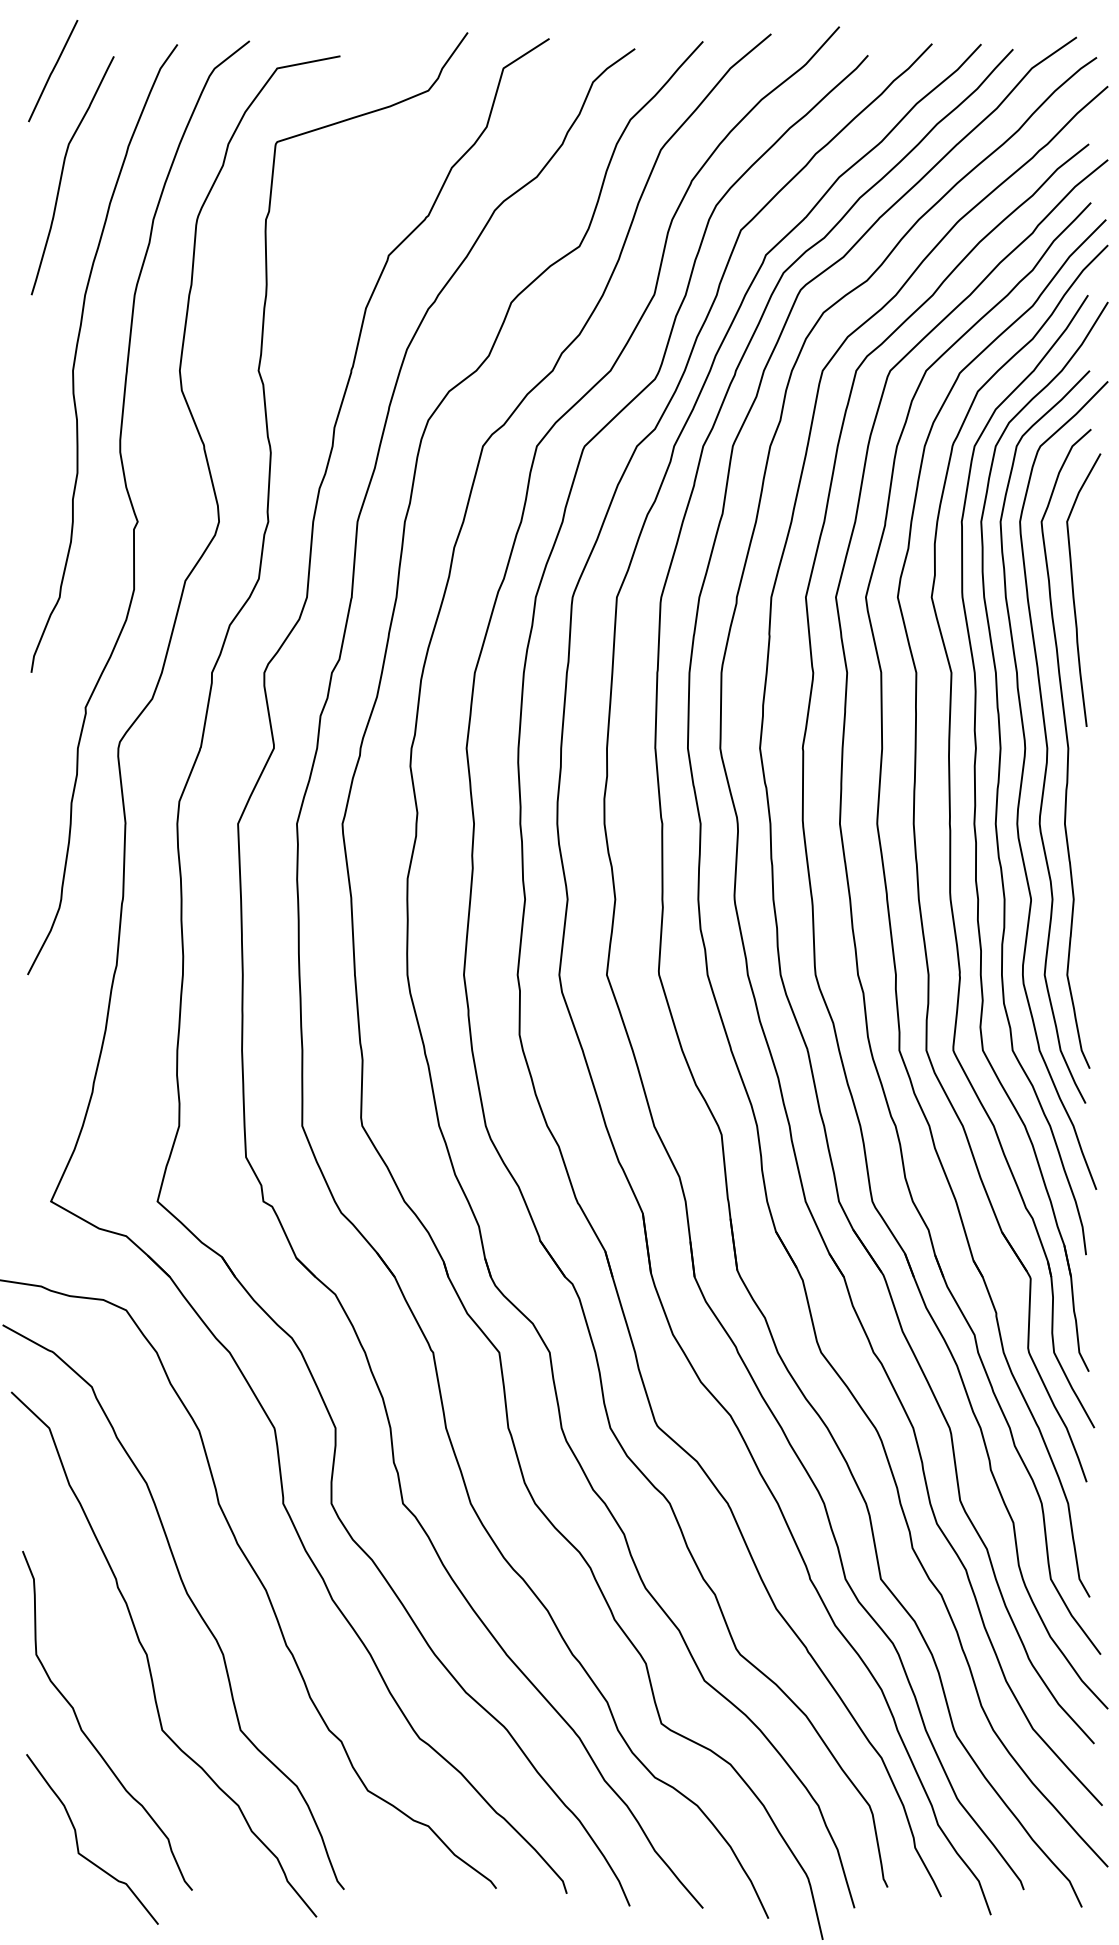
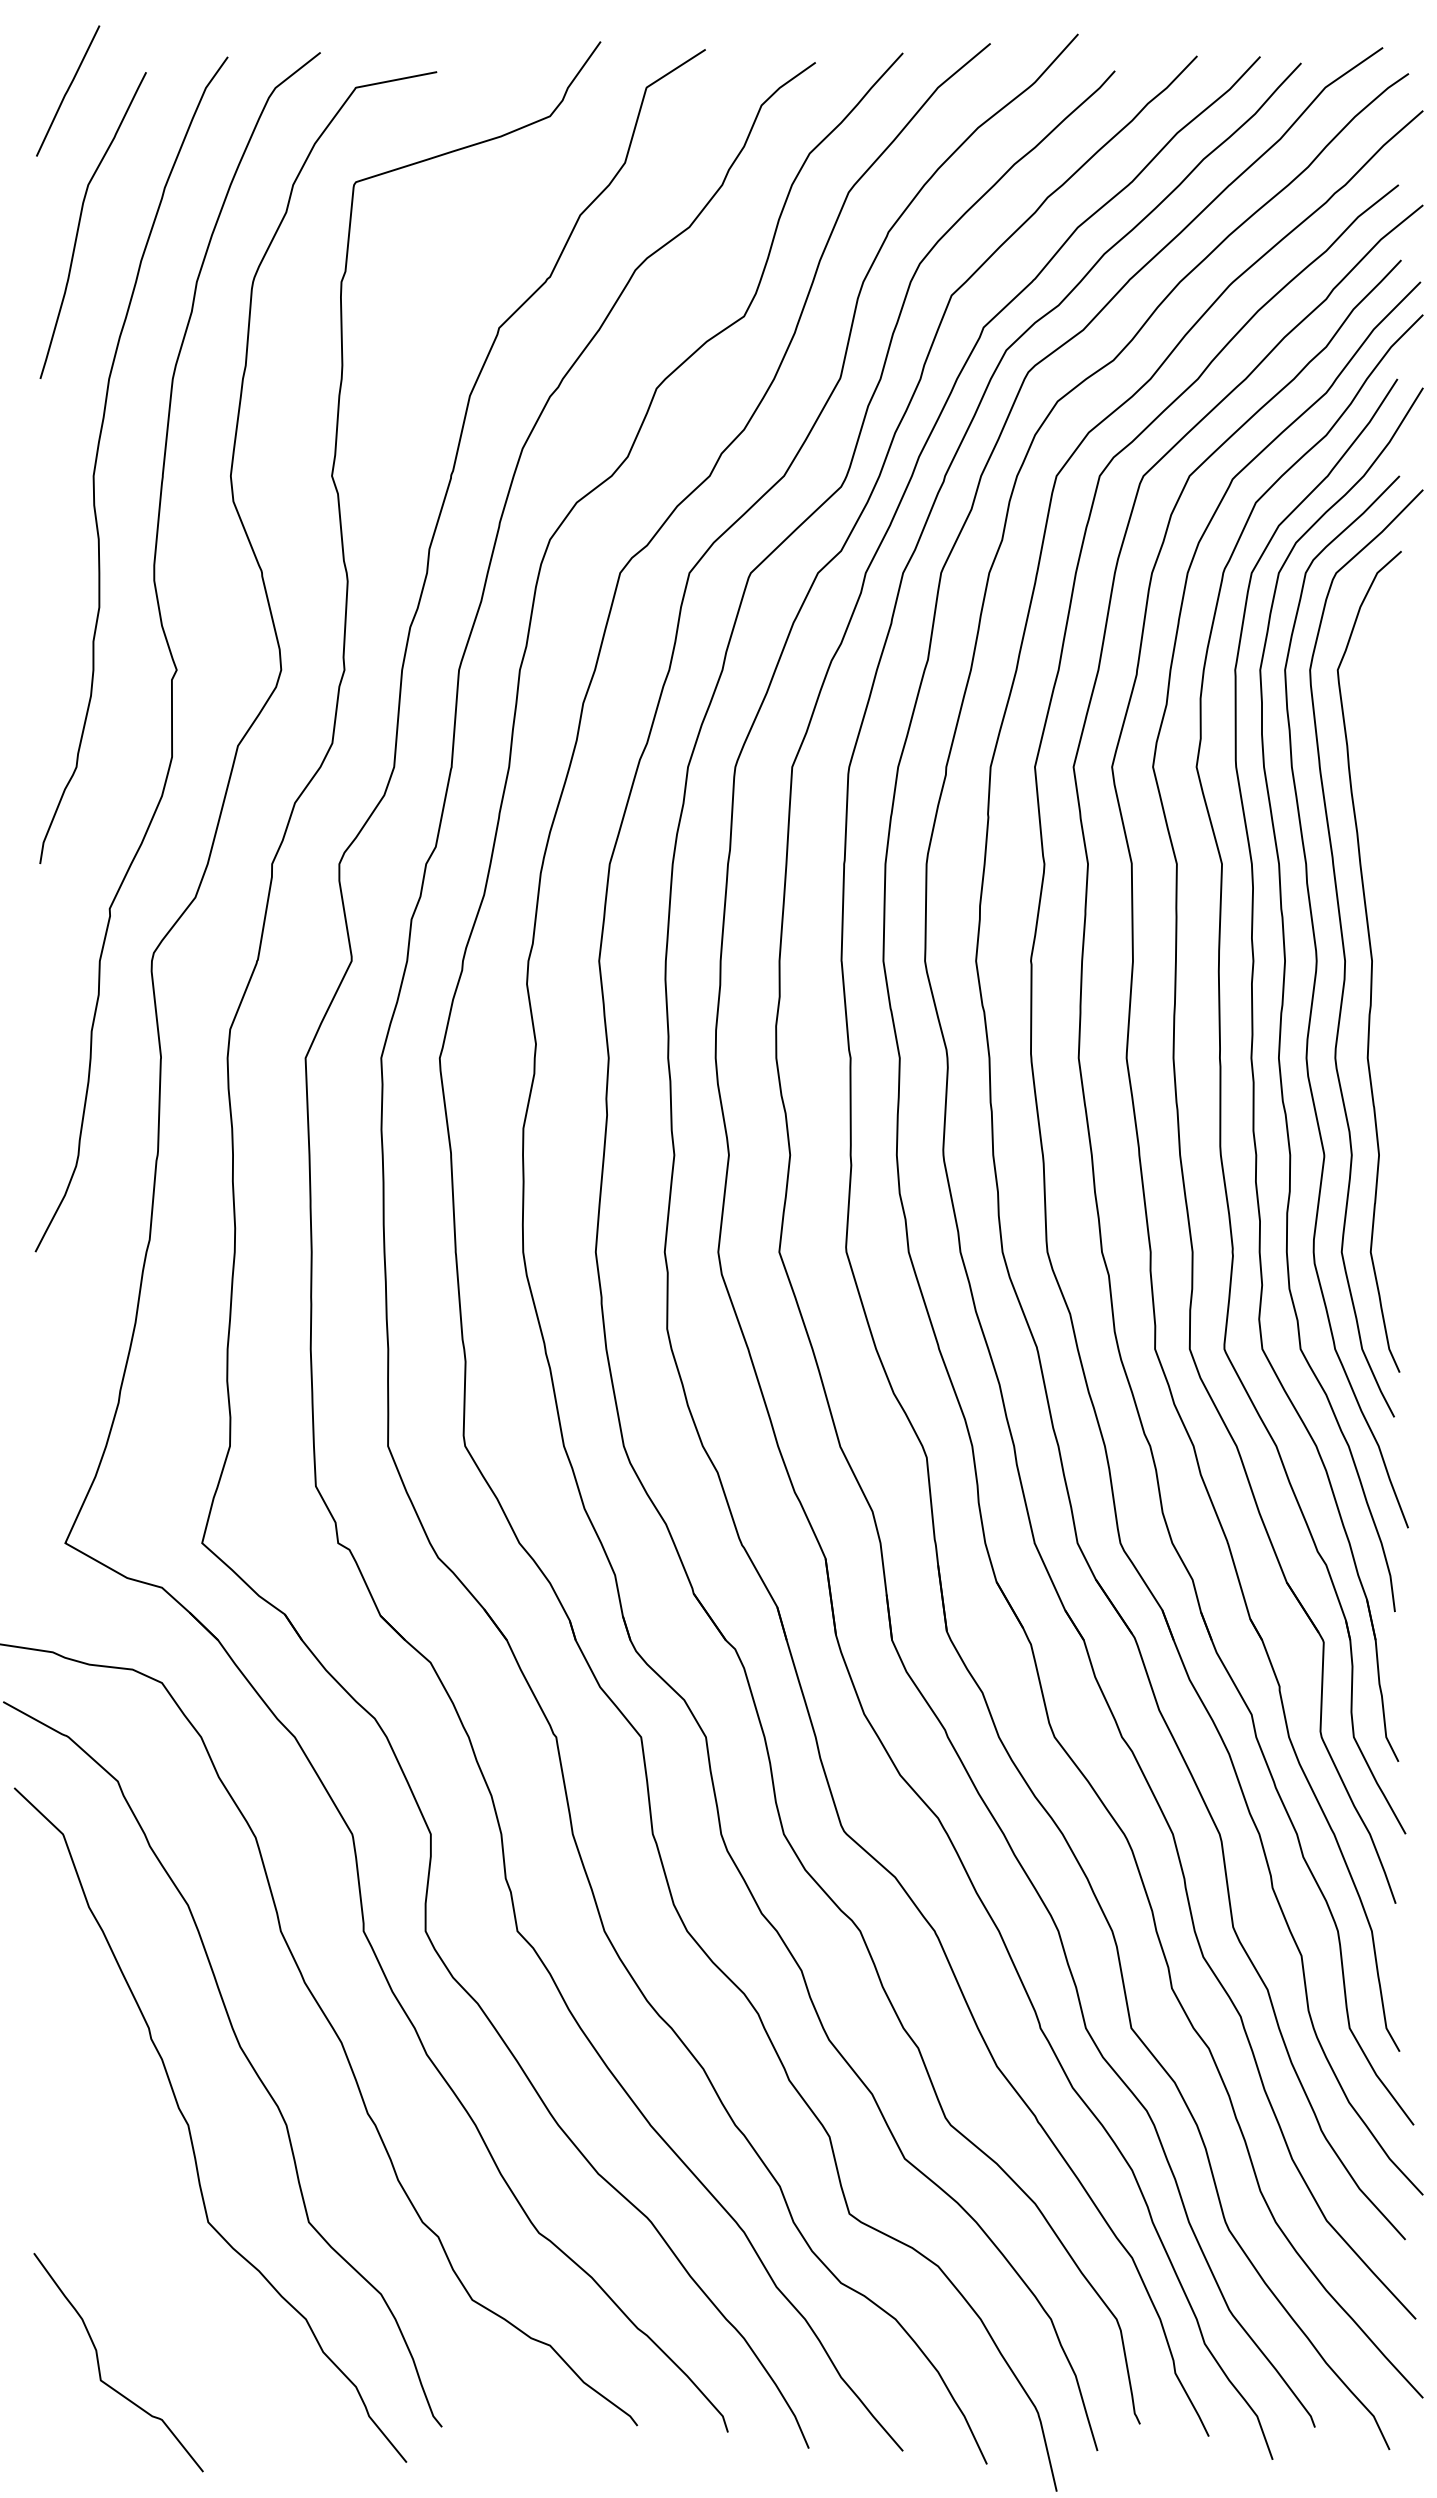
curve: (1074, 592) -> (1379, 760), removed
curve: (86, 1735) -> (111, 2229), removed

